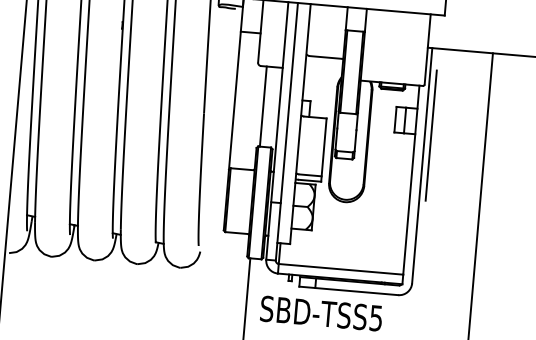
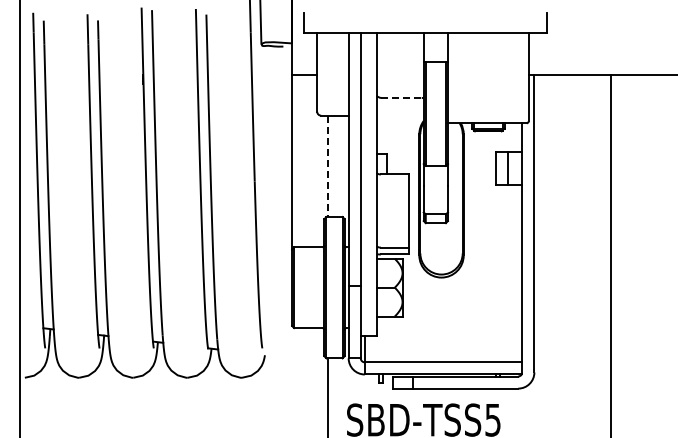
line: (326, 57) -> (402, 97), solid -> dashed
line: (263, 106) -> (328, 166), solid -> dashed
line: (431, 135) -> (542, 184), removed

